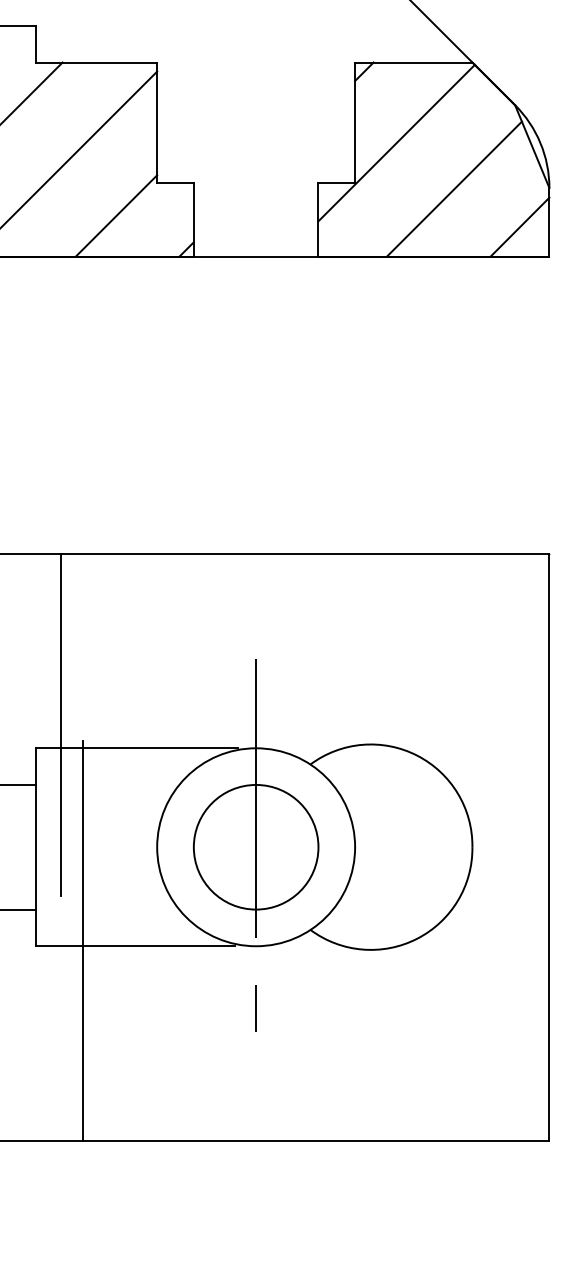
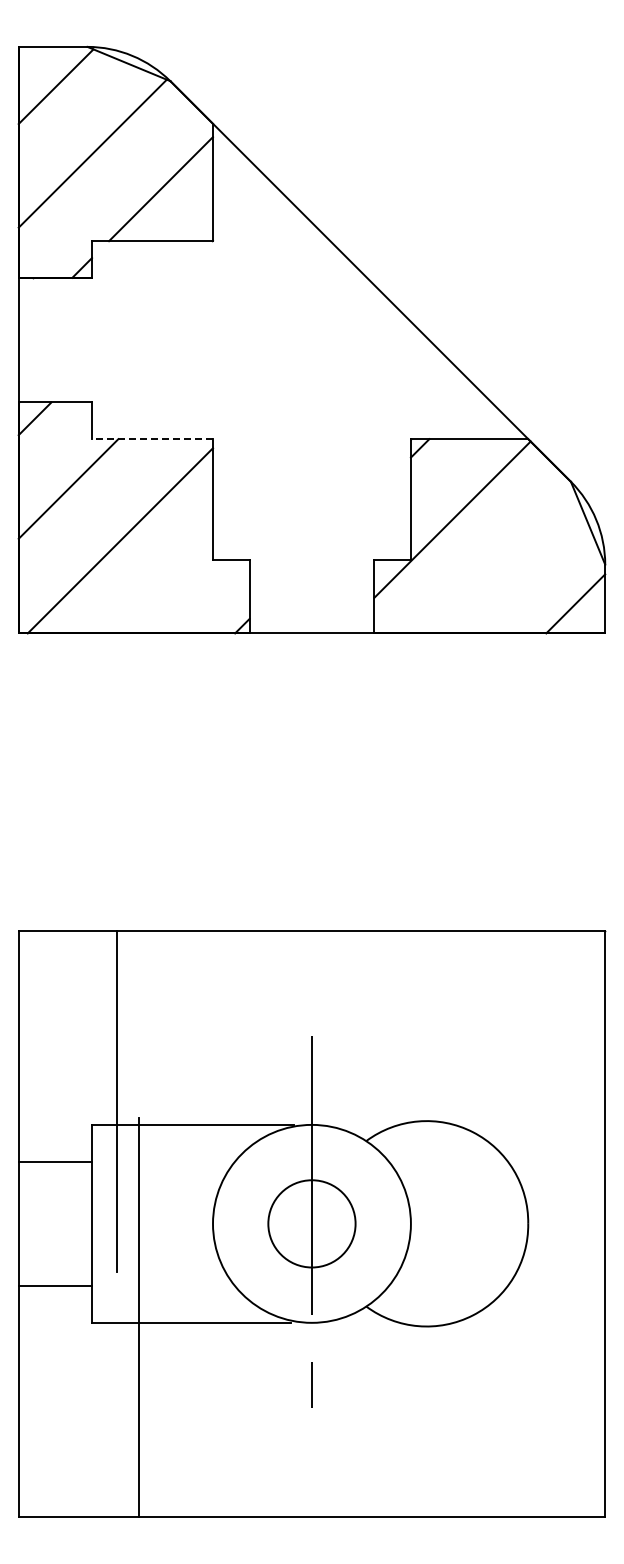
line: (96, 62) -> (152, 439), solid -> dashed
line: (453, 188) -> (509, 565), removed
line: (116, 215) -> (172, 592), removed
circle: (255, 846) -> (311, 1223), size x0.7

